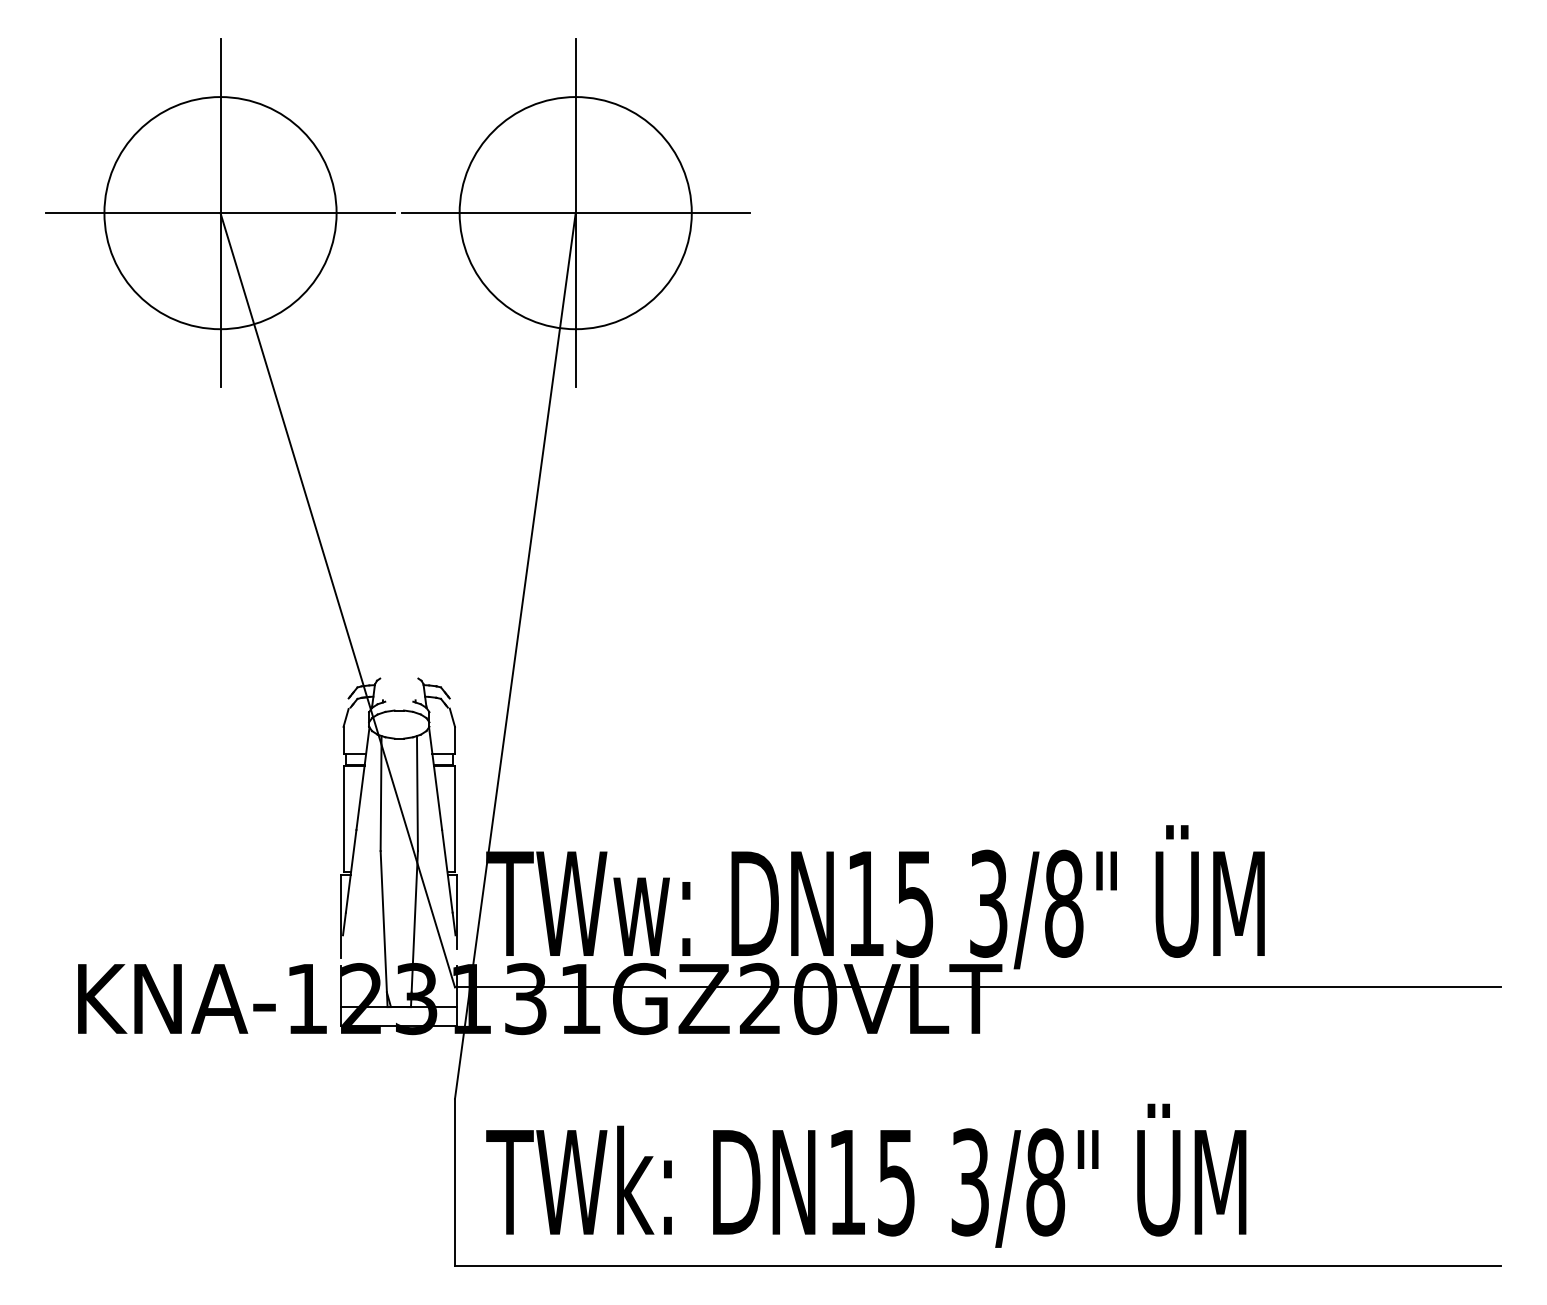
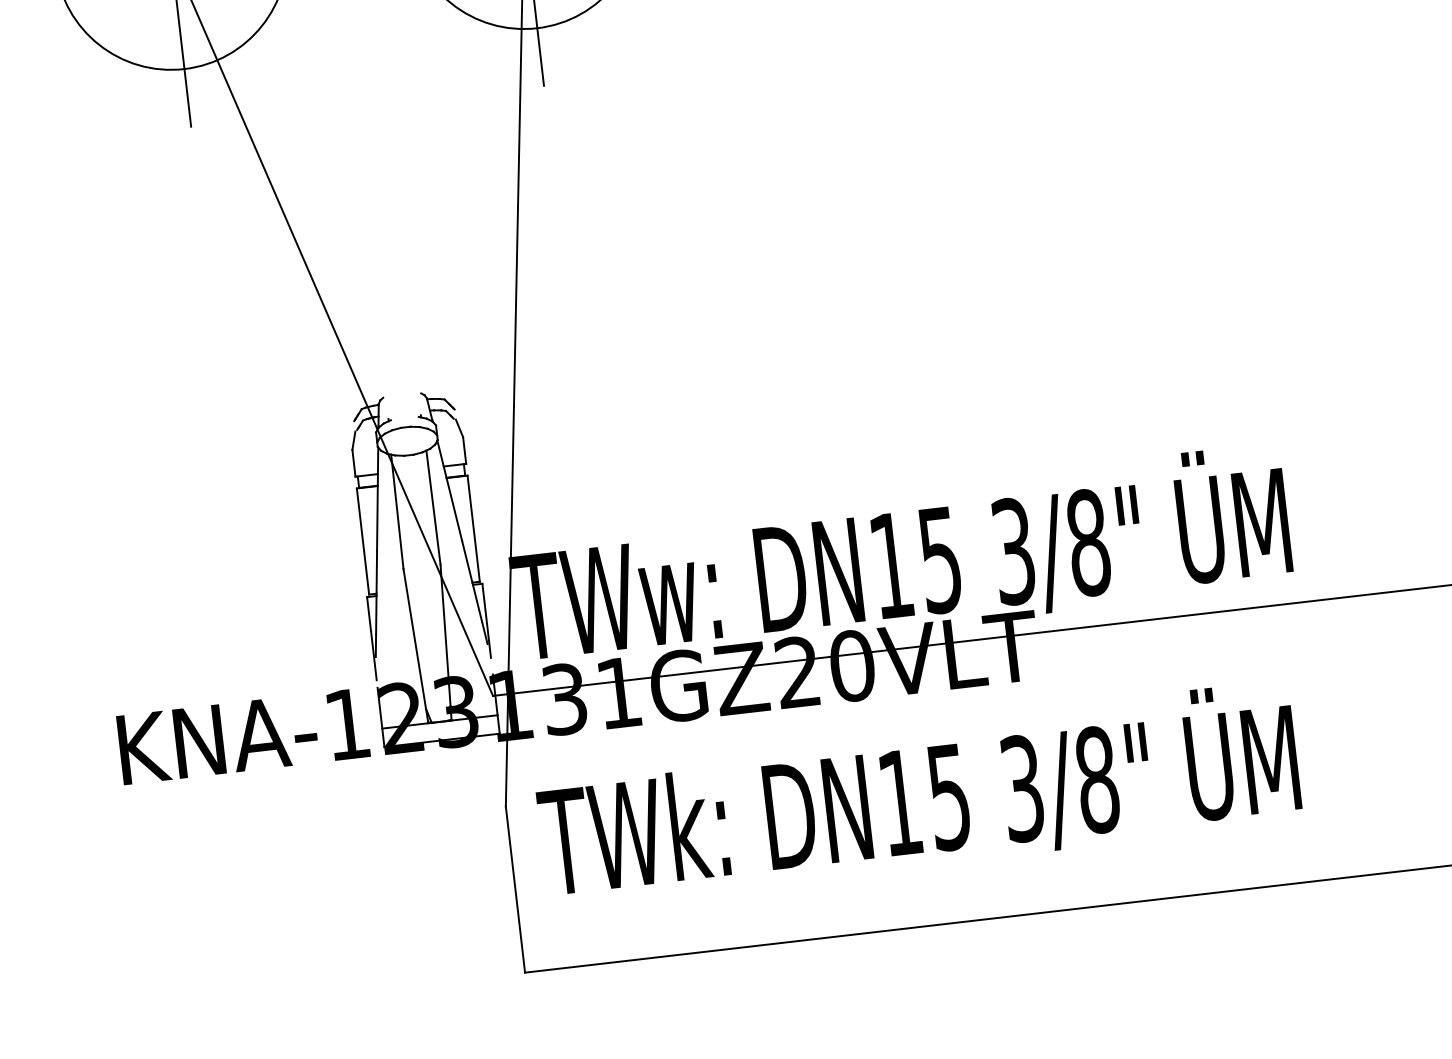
text: (866, 1175) -> (918, 793), moved

